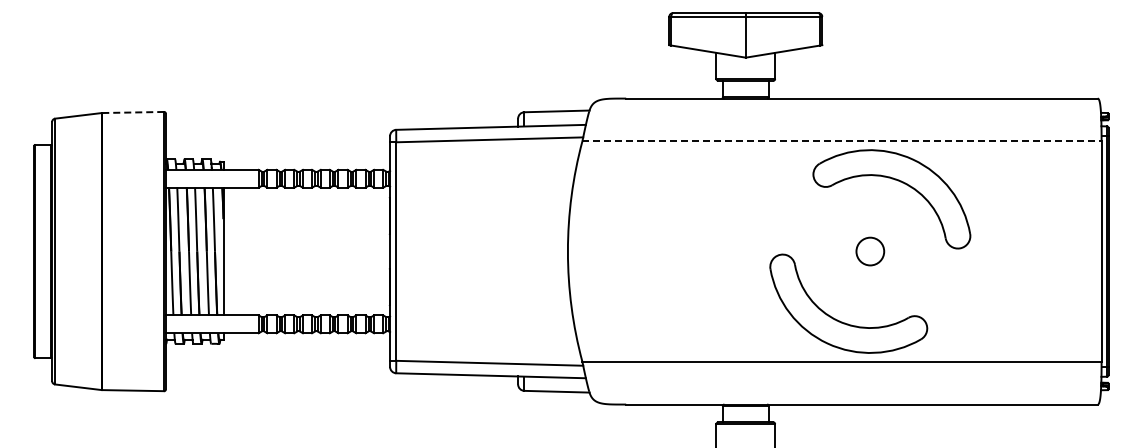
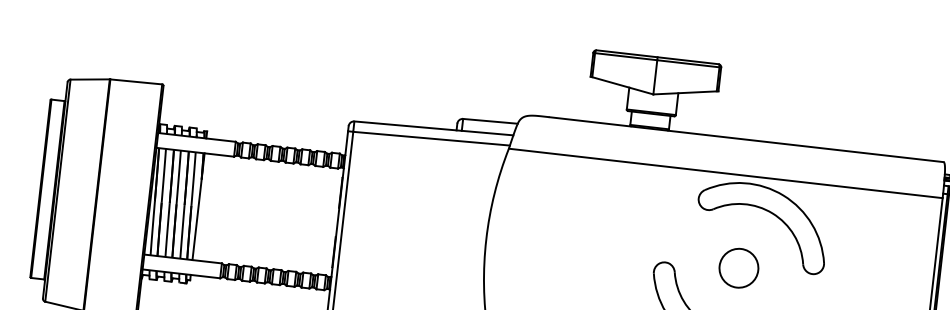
line: (133, 112) -> (136, 81), dashed -> solid
line: (842, 141) -> (726, 173), dashed -> solid
circle: (870, 251) -> (739, 268), size x1.67

